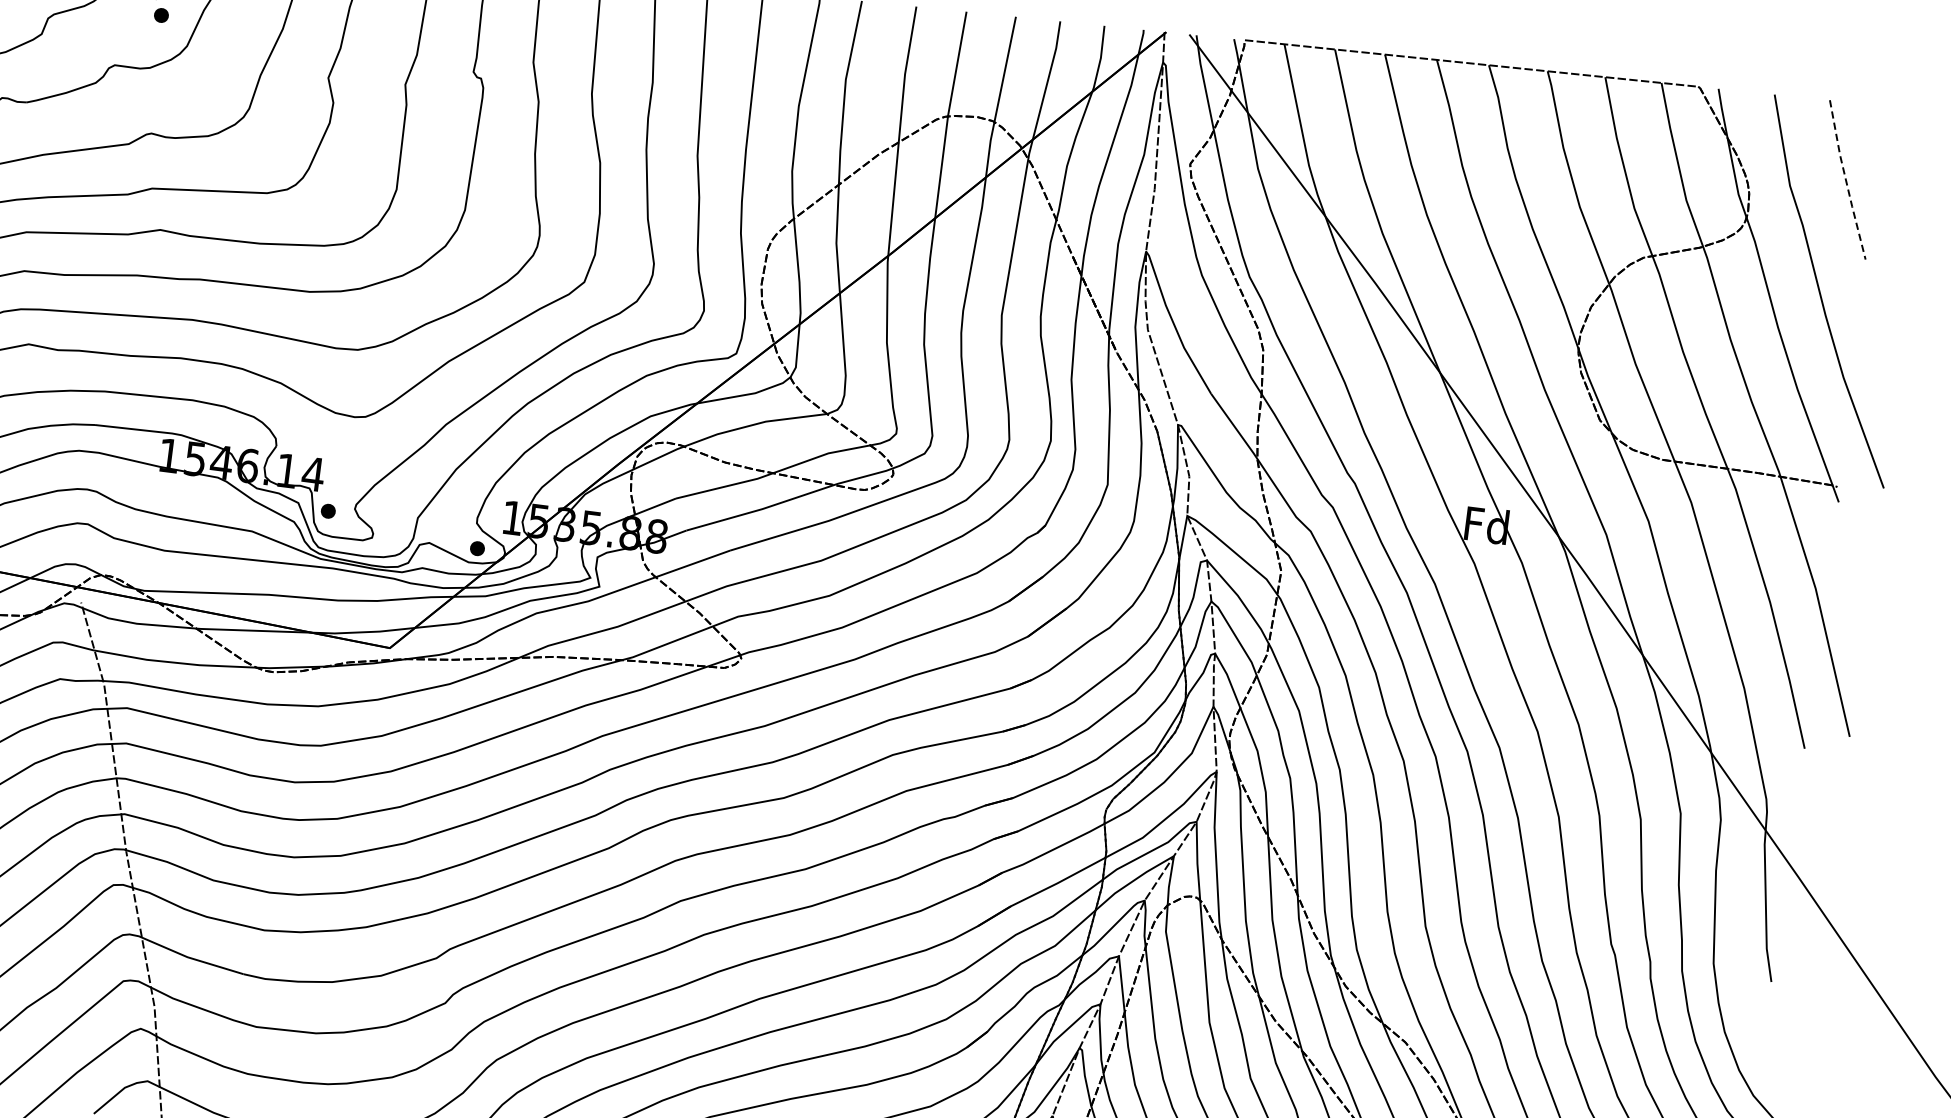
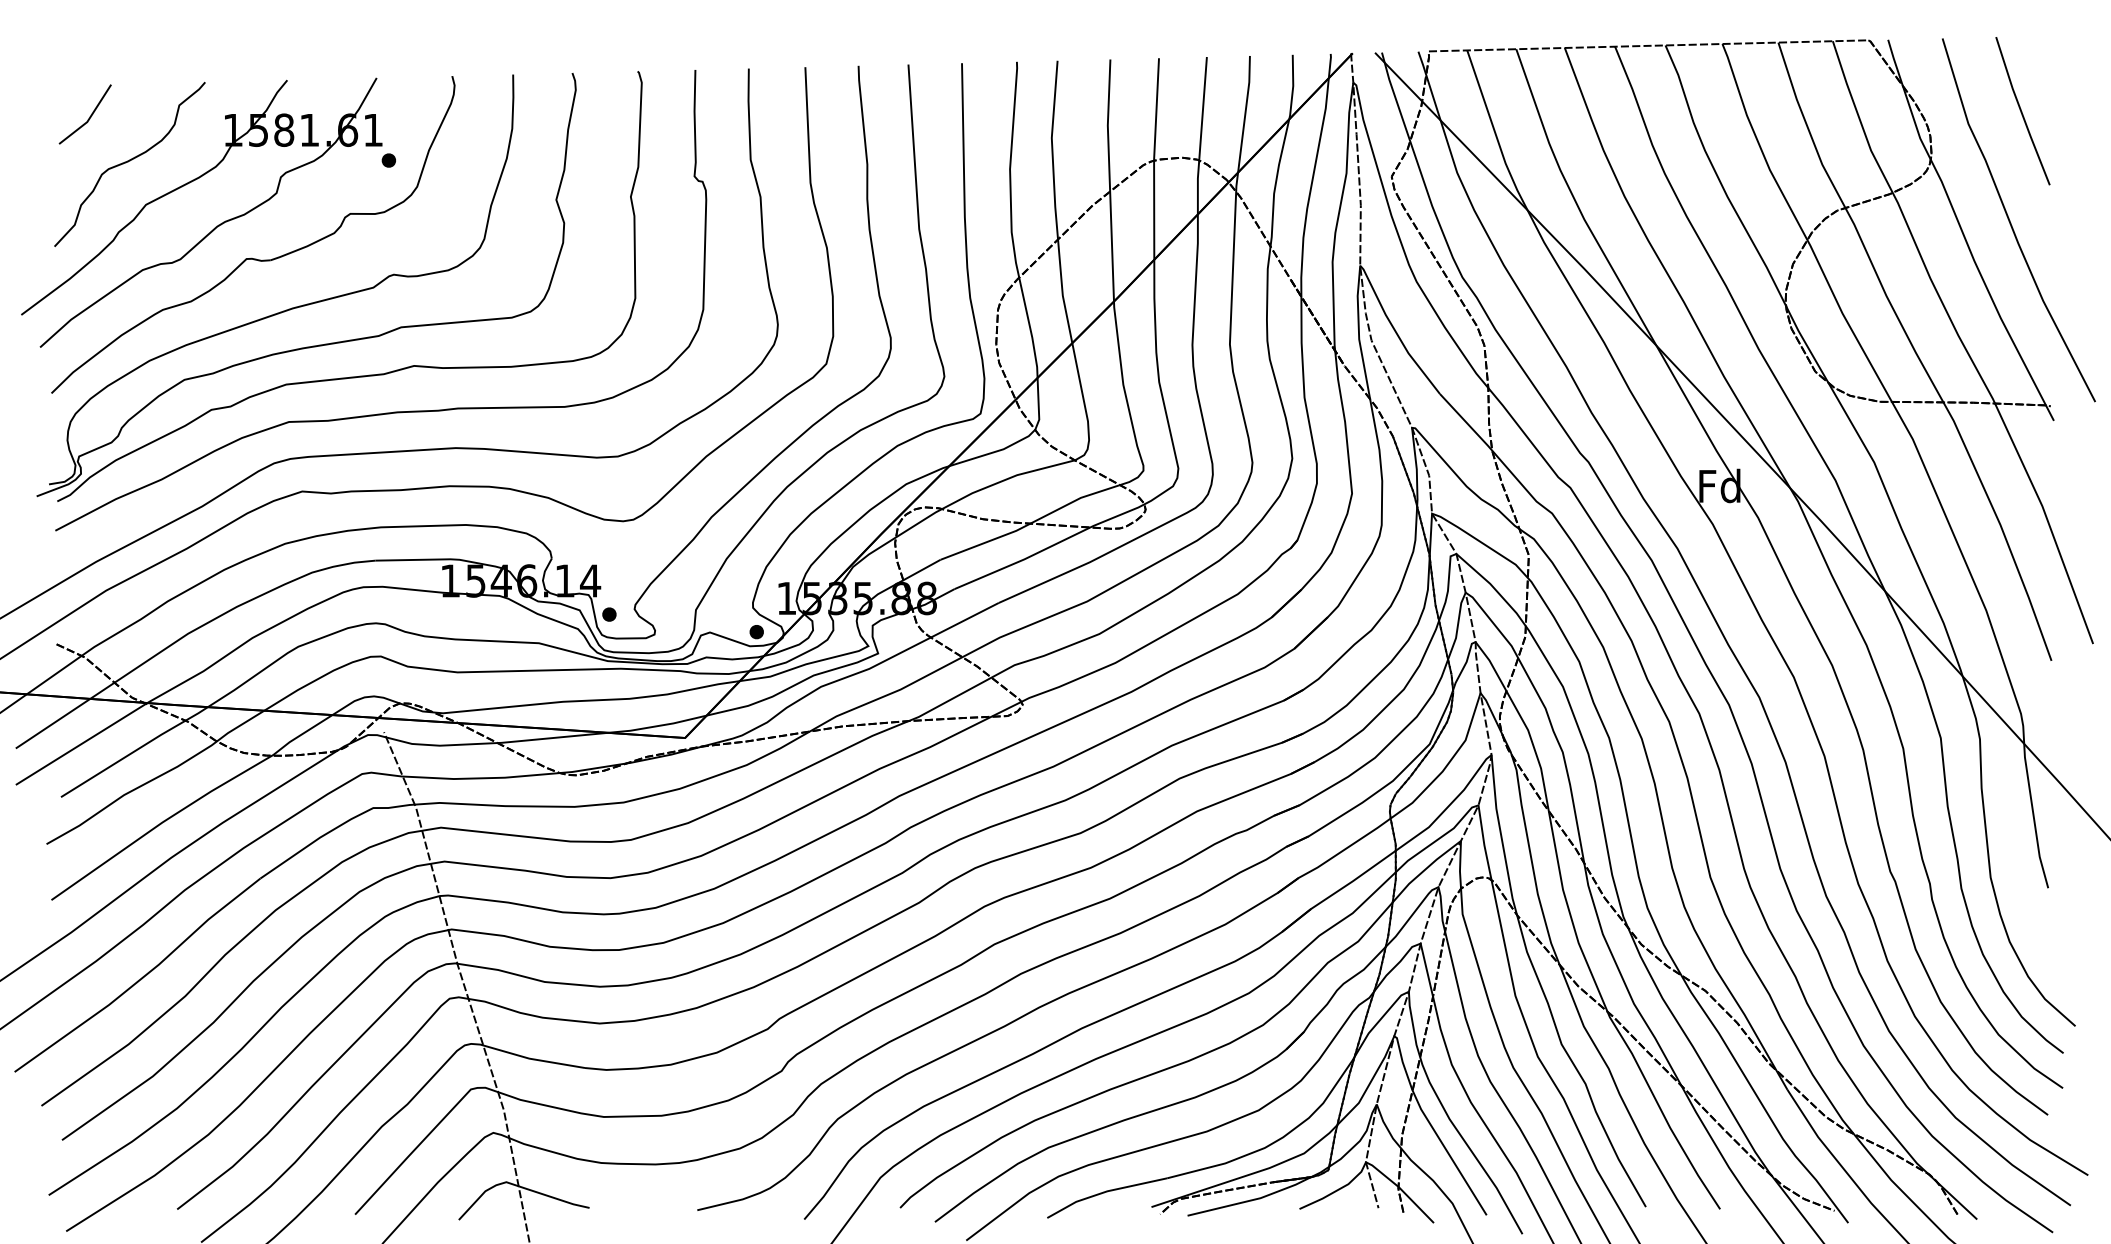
line: (1846, 181) -> (2021, 112), dashed -> solid

